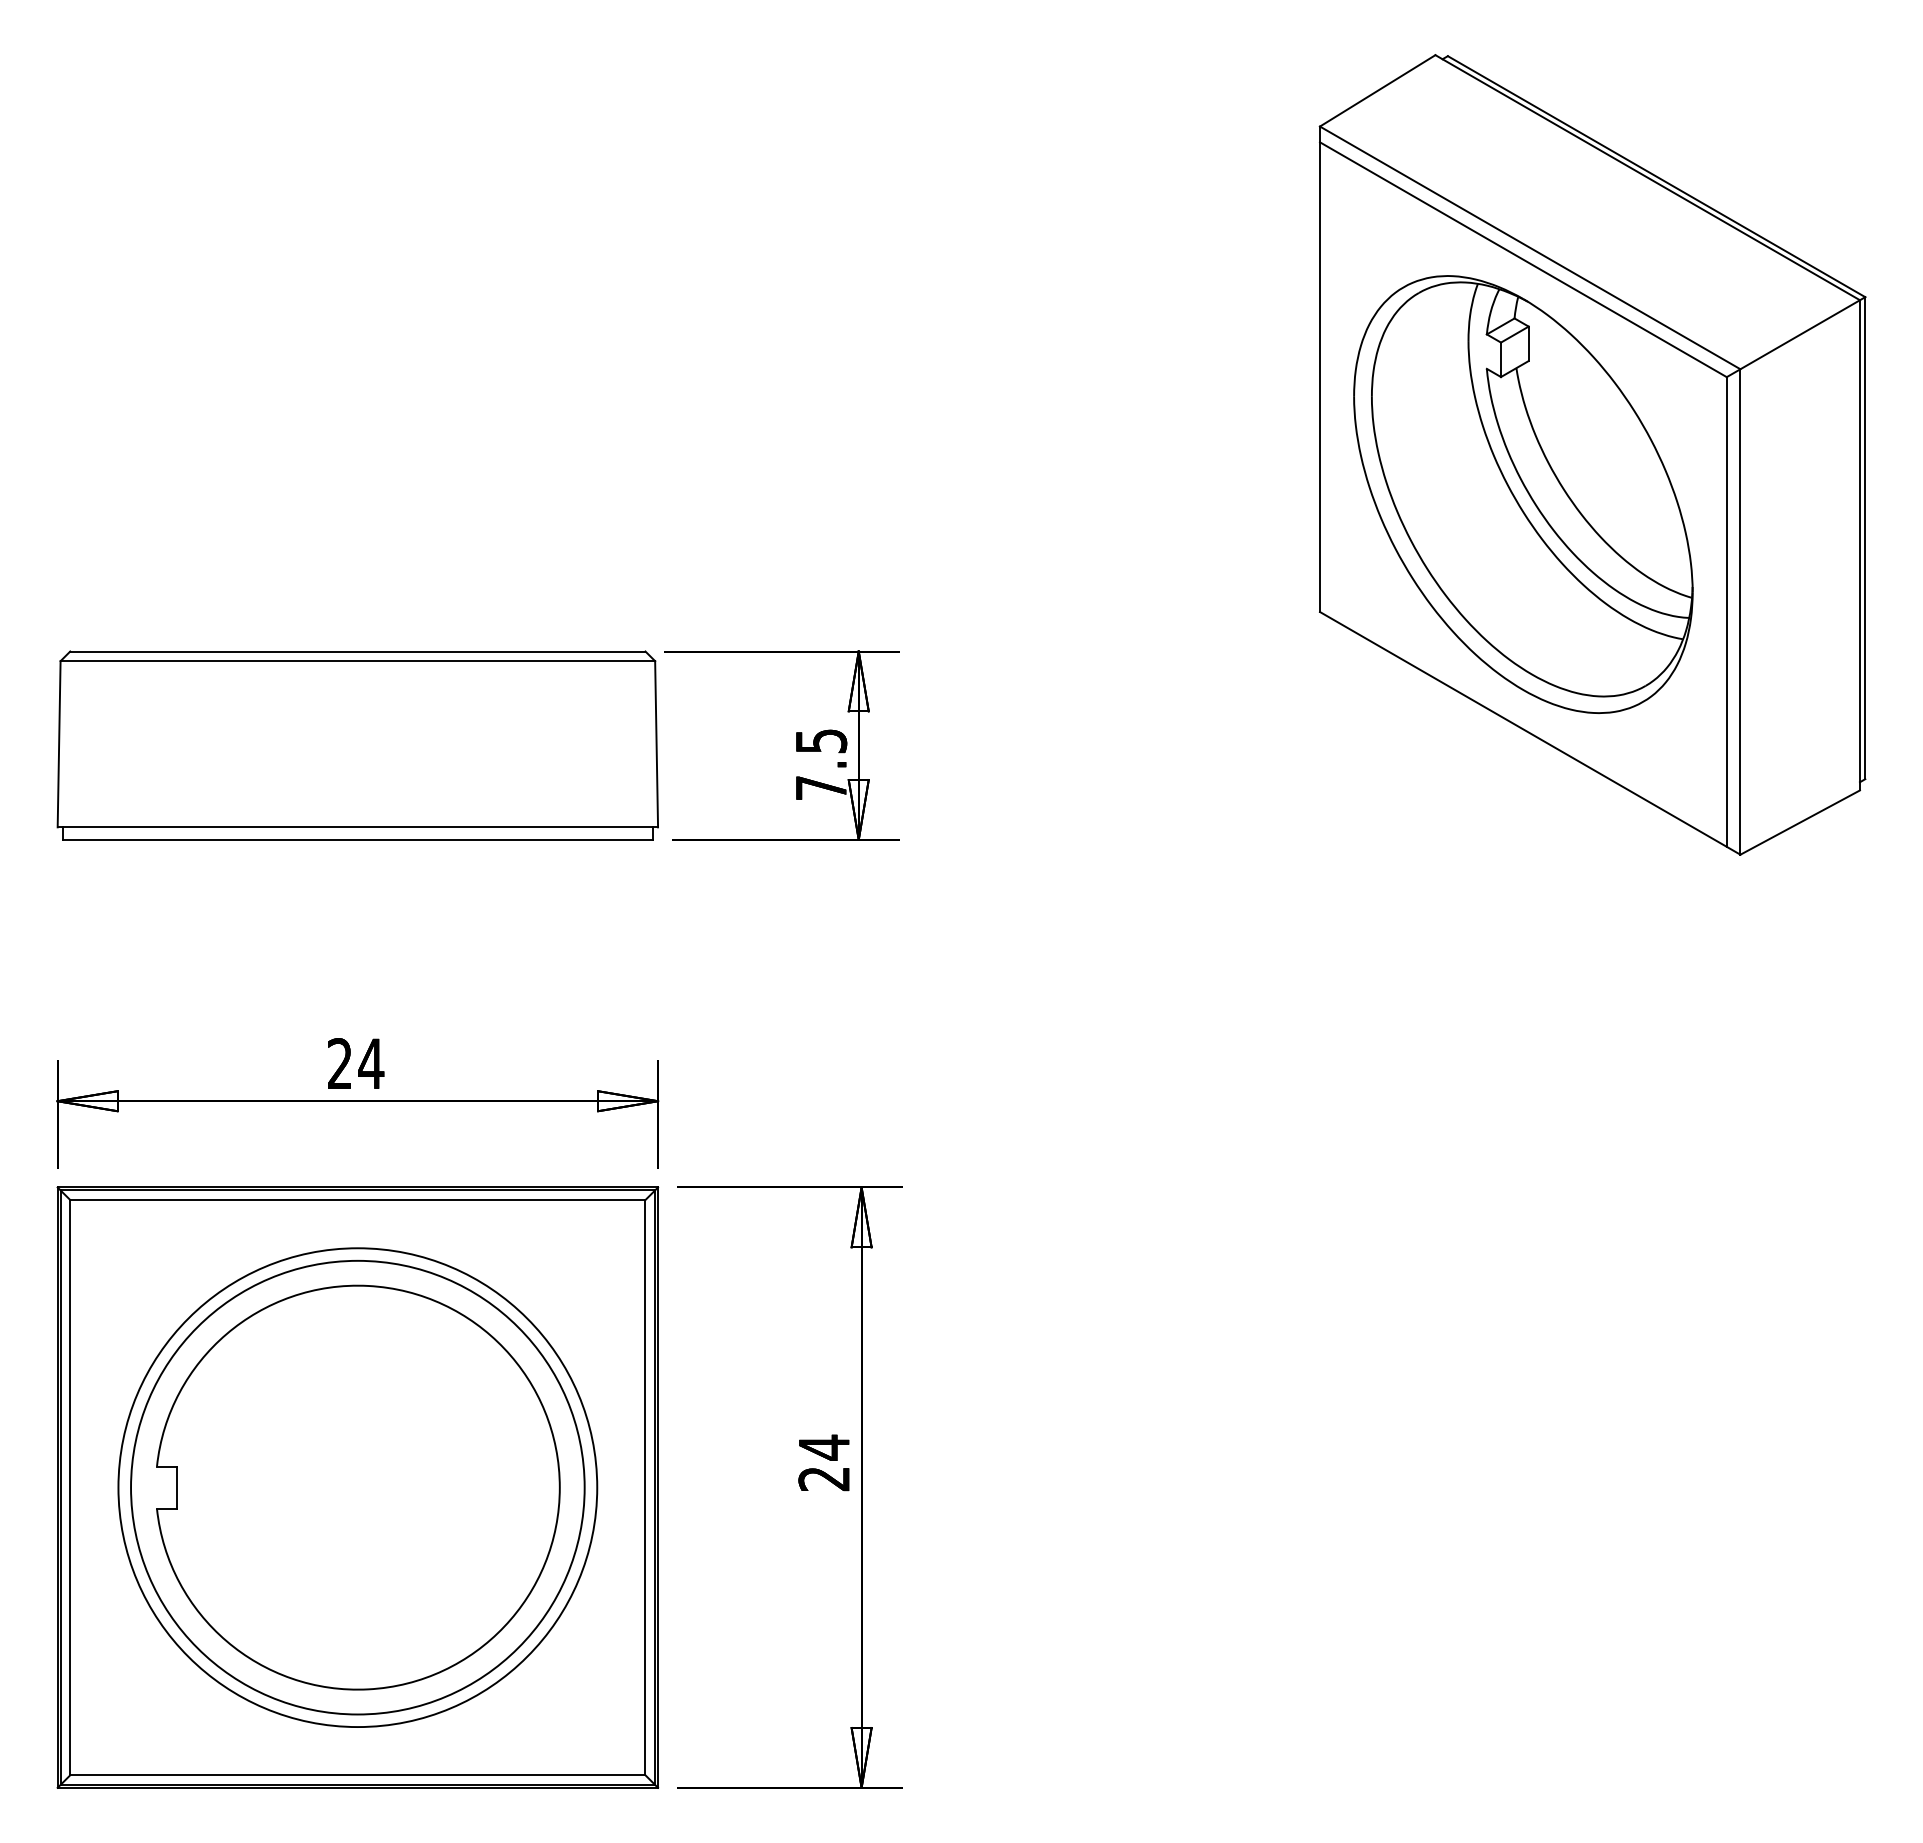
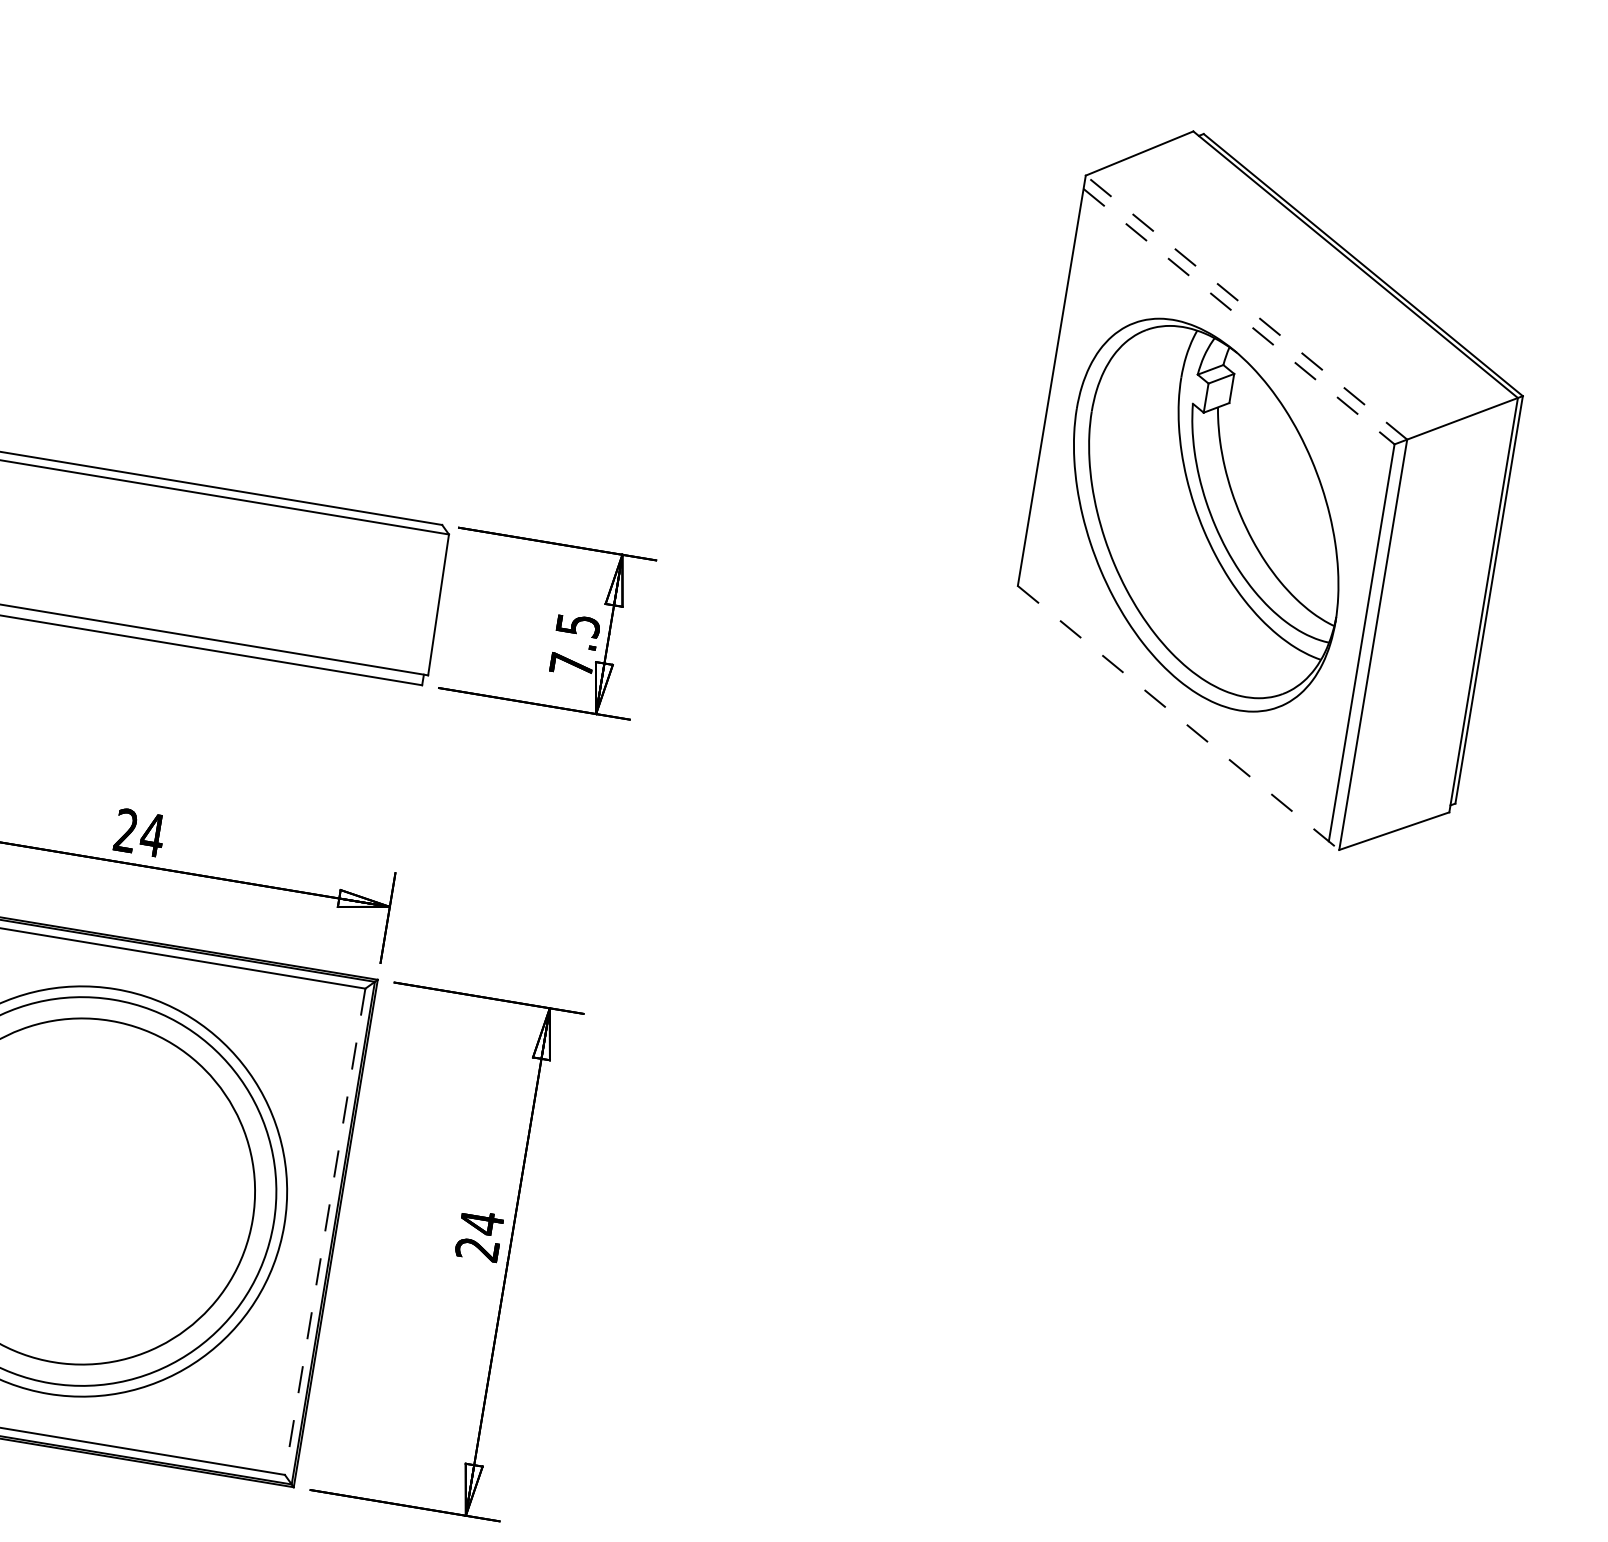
line: (1530, 247) -> (1246, 307), solid -> dashed
line: (1523, 259) -> (1239, 316), solid -> dashed
line: (1530, 733) -> (1178, 718), solid -> dashed
line: (645, 1487) -> (325, 1231), solid -> dashed

